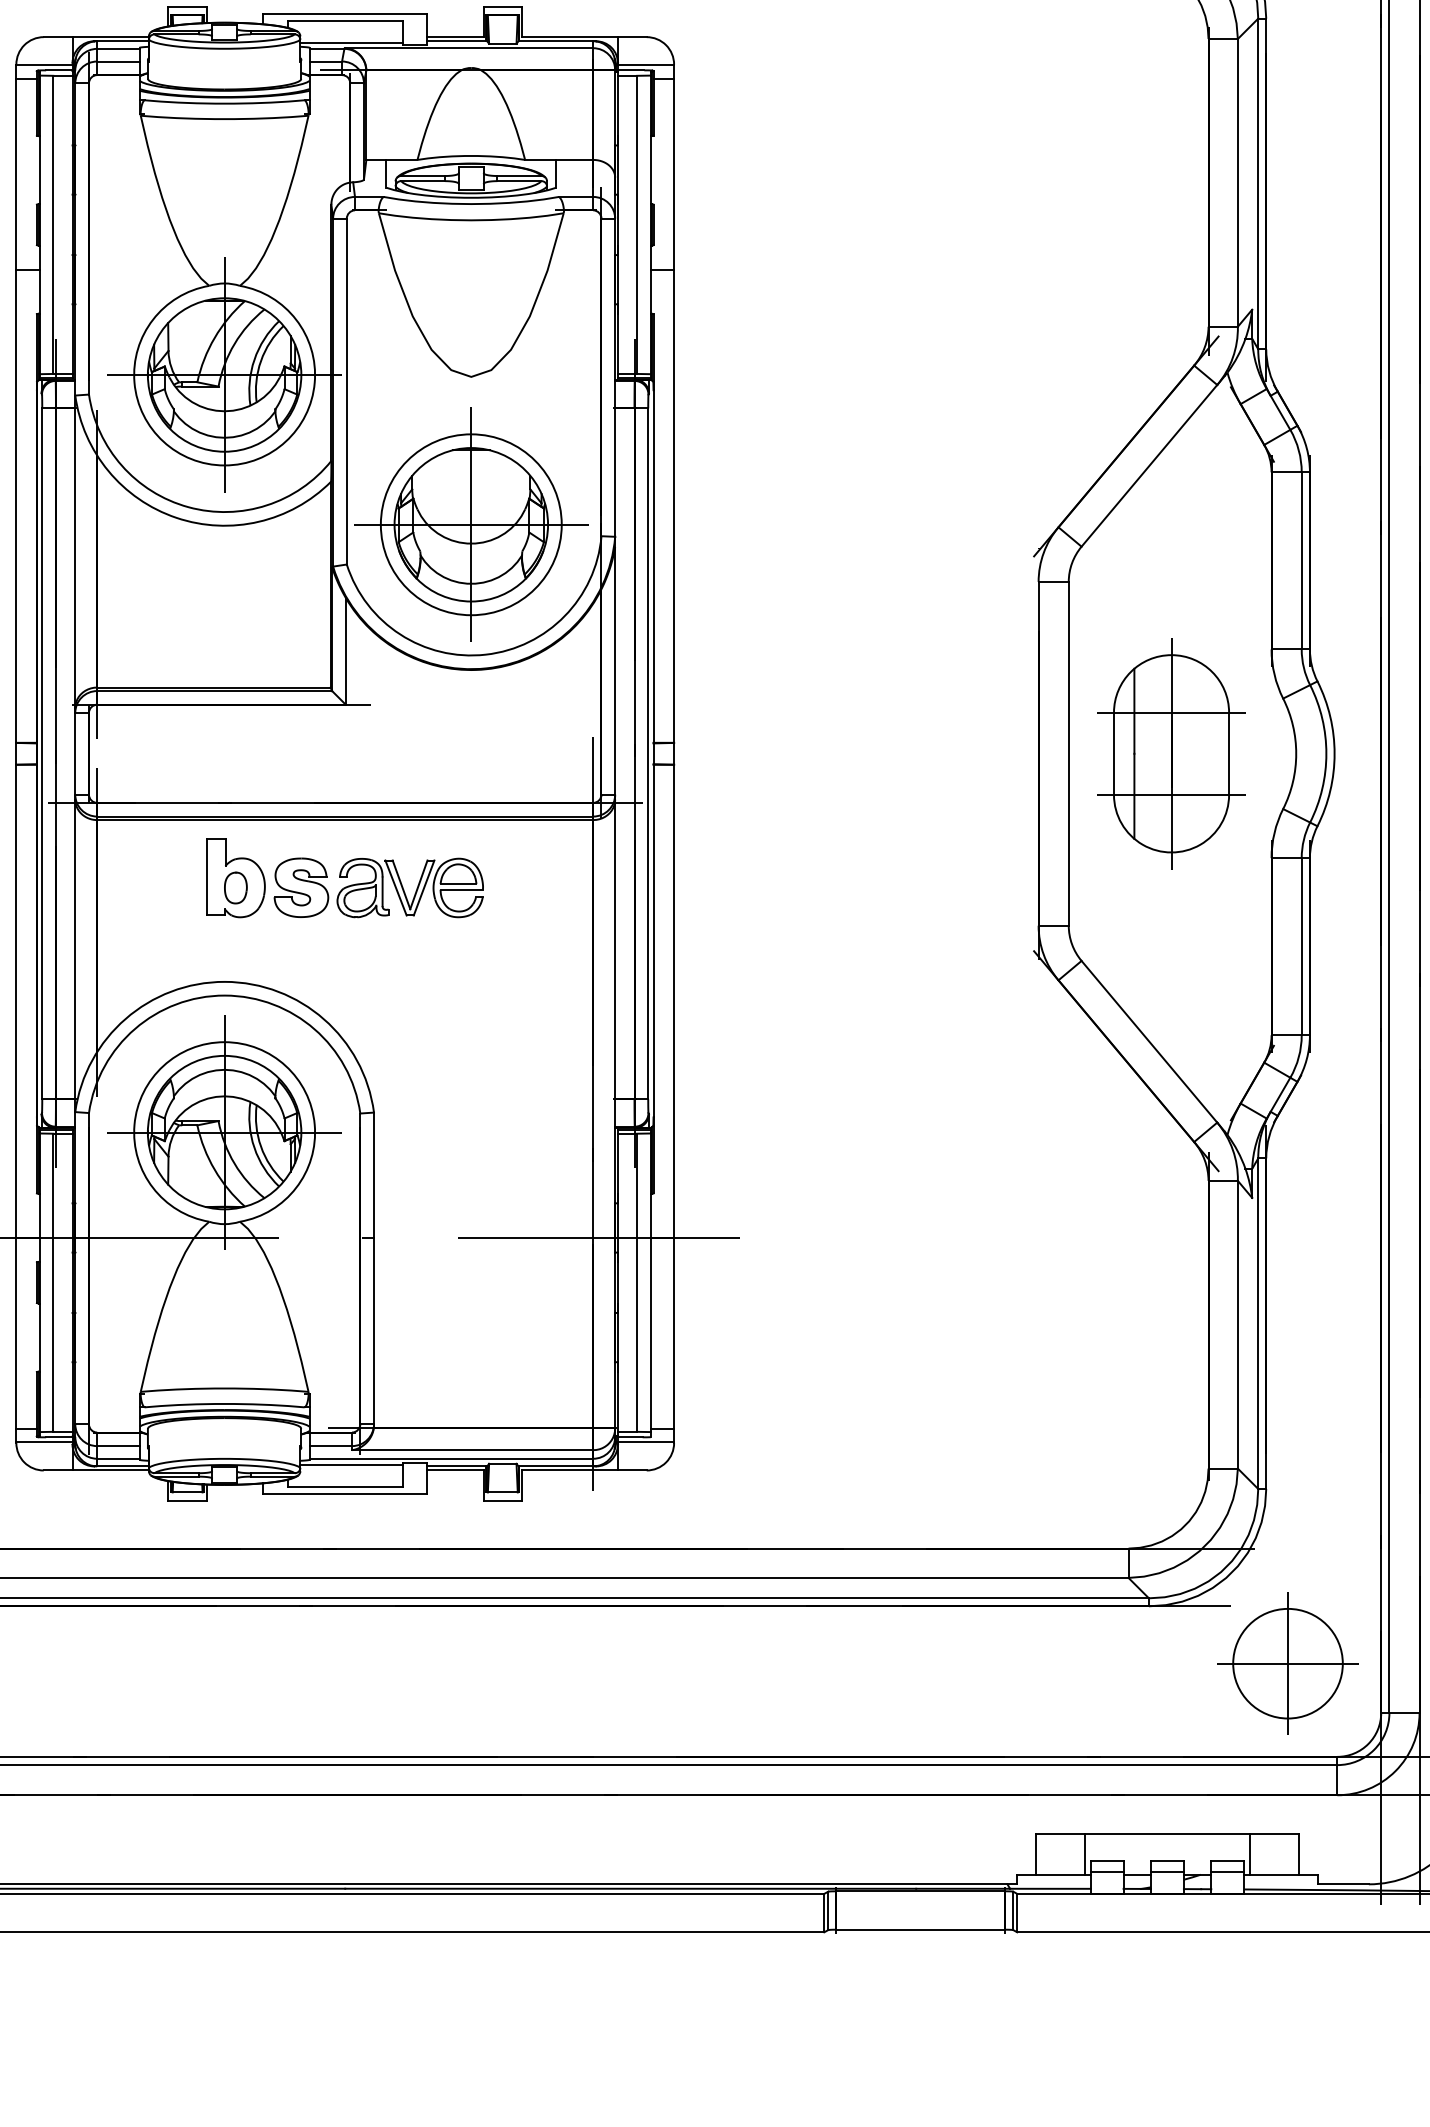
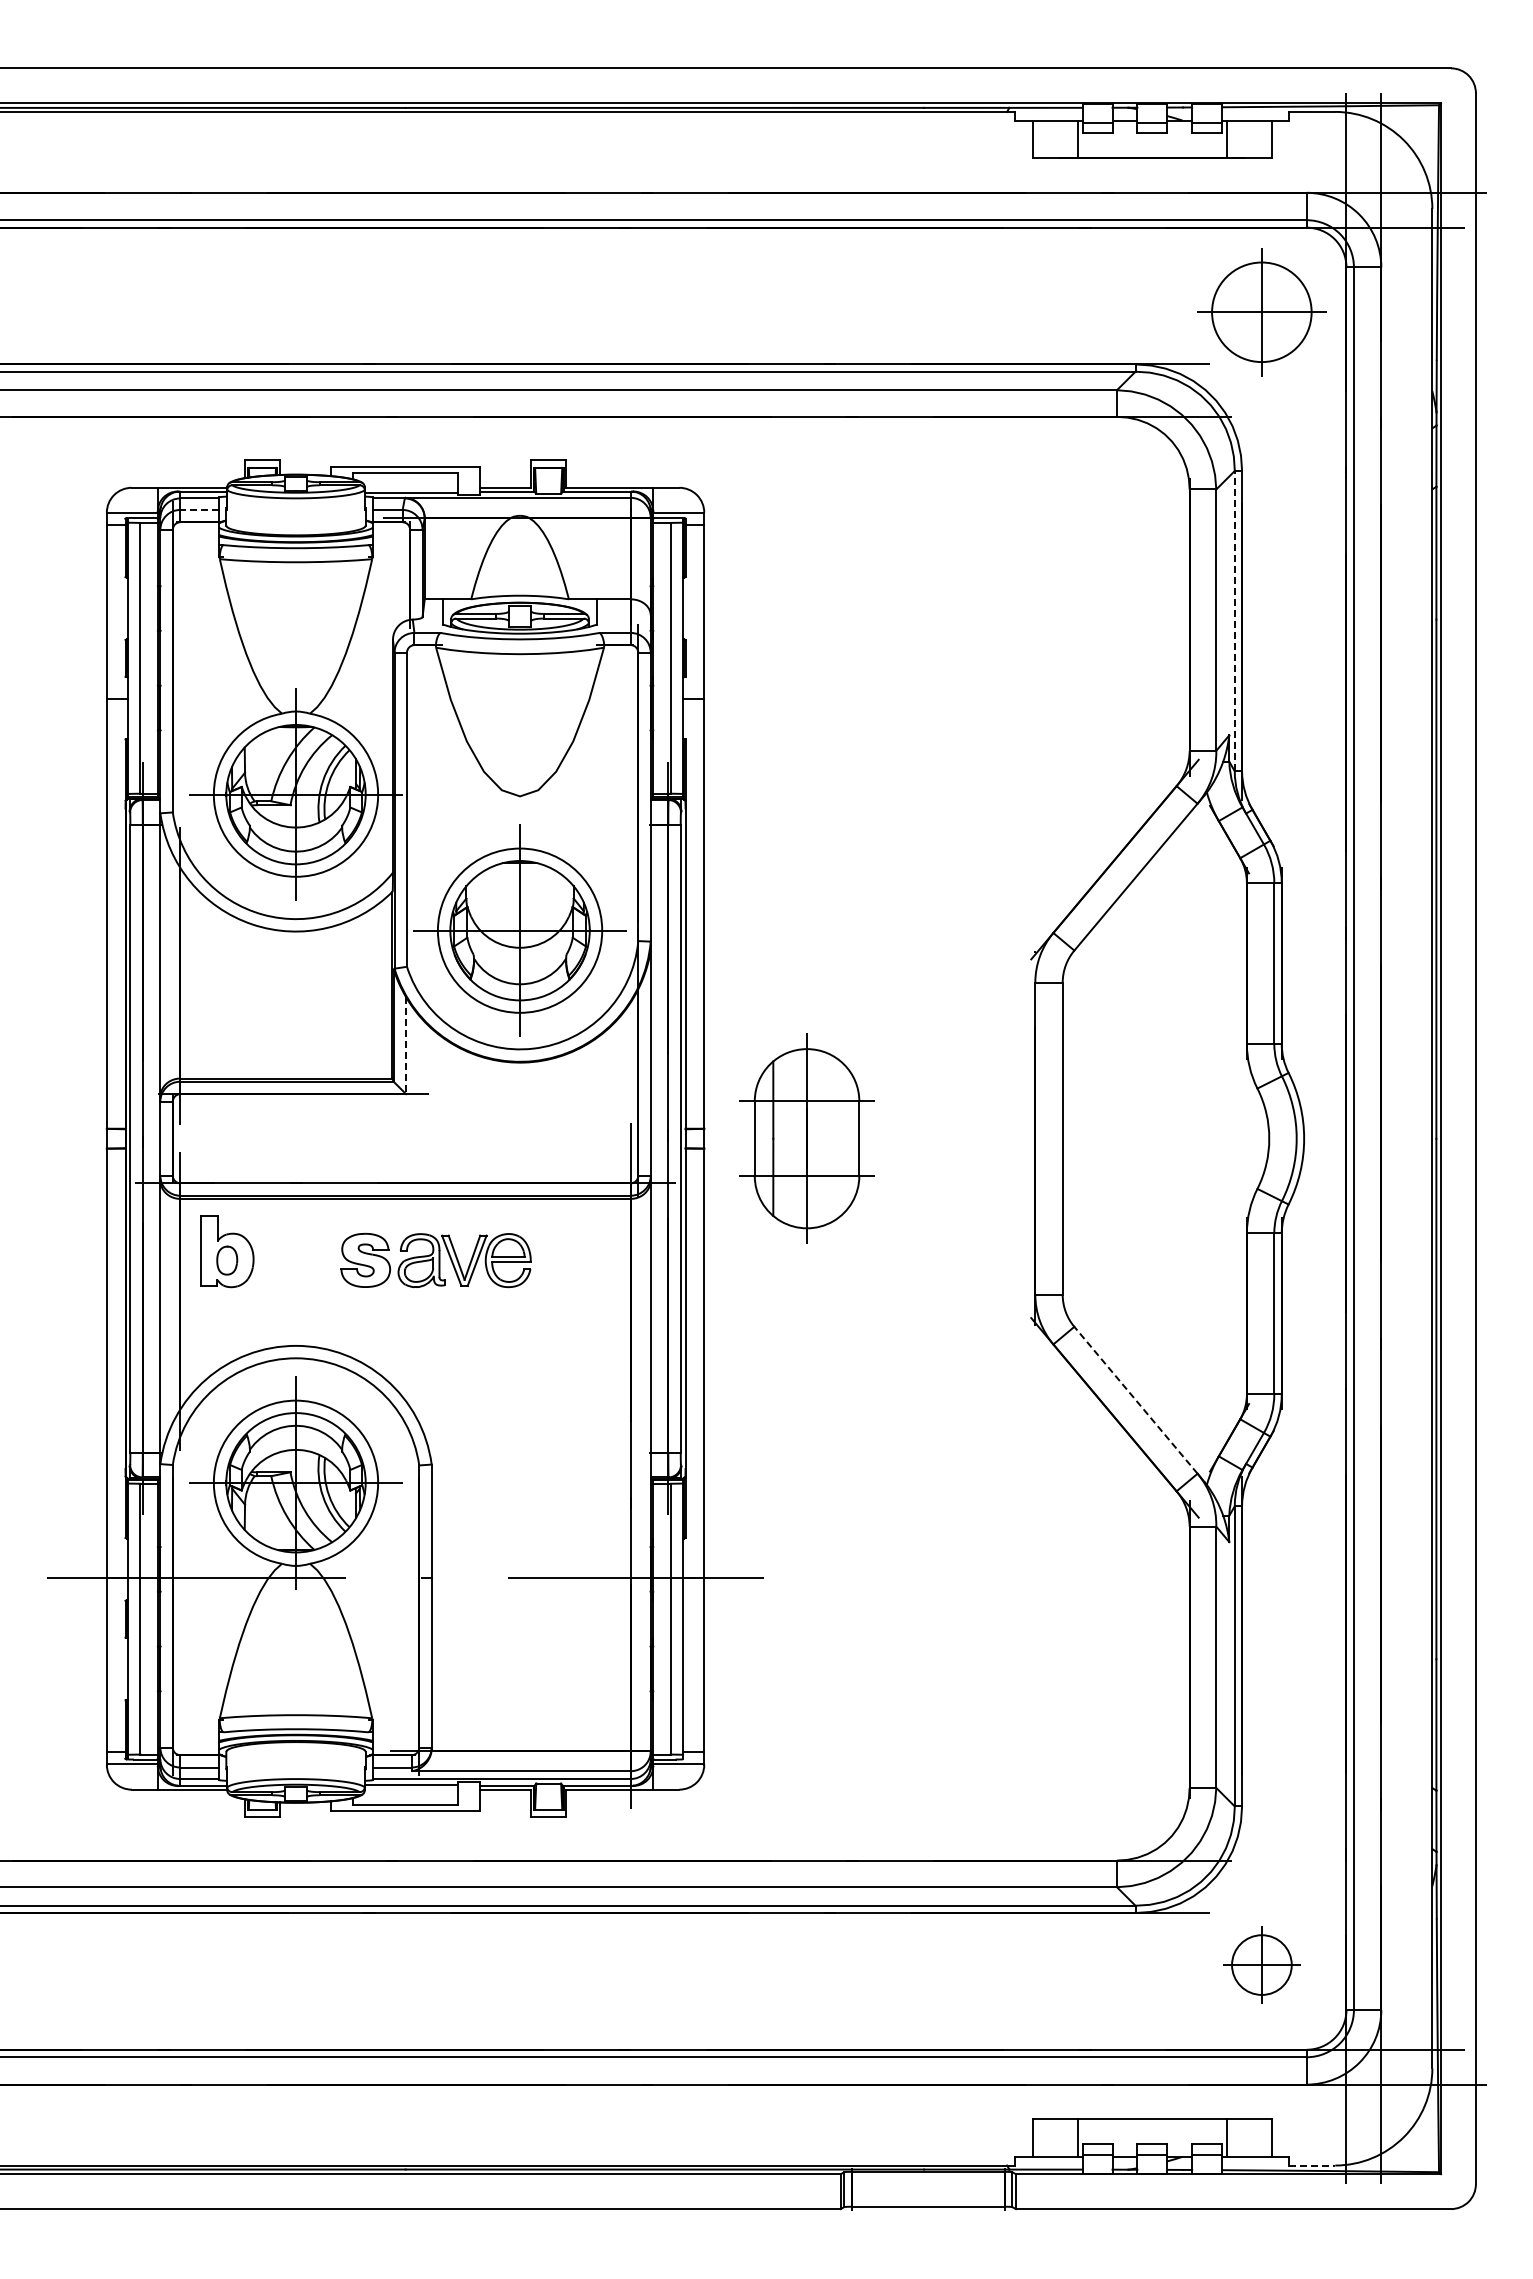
line: (118, 61) -> (199, 509), solid -> dashed
line: (1257, 183) -> (1234, 620), solid -> dashed
line: (346, 651) -> (406, 1045), solid -> dashed
part: (1170, 753) -> (806, 1138), moved
part: (236, 877) -> (227, 1251), moved
line: (1148, 1042) -> (1135, 1400), solid -> dashed
part: (1287, 1662) -> (1261, 1964), size x0.6
line: (1343, 1884) -> (1312, 2165), solid -> dashed

